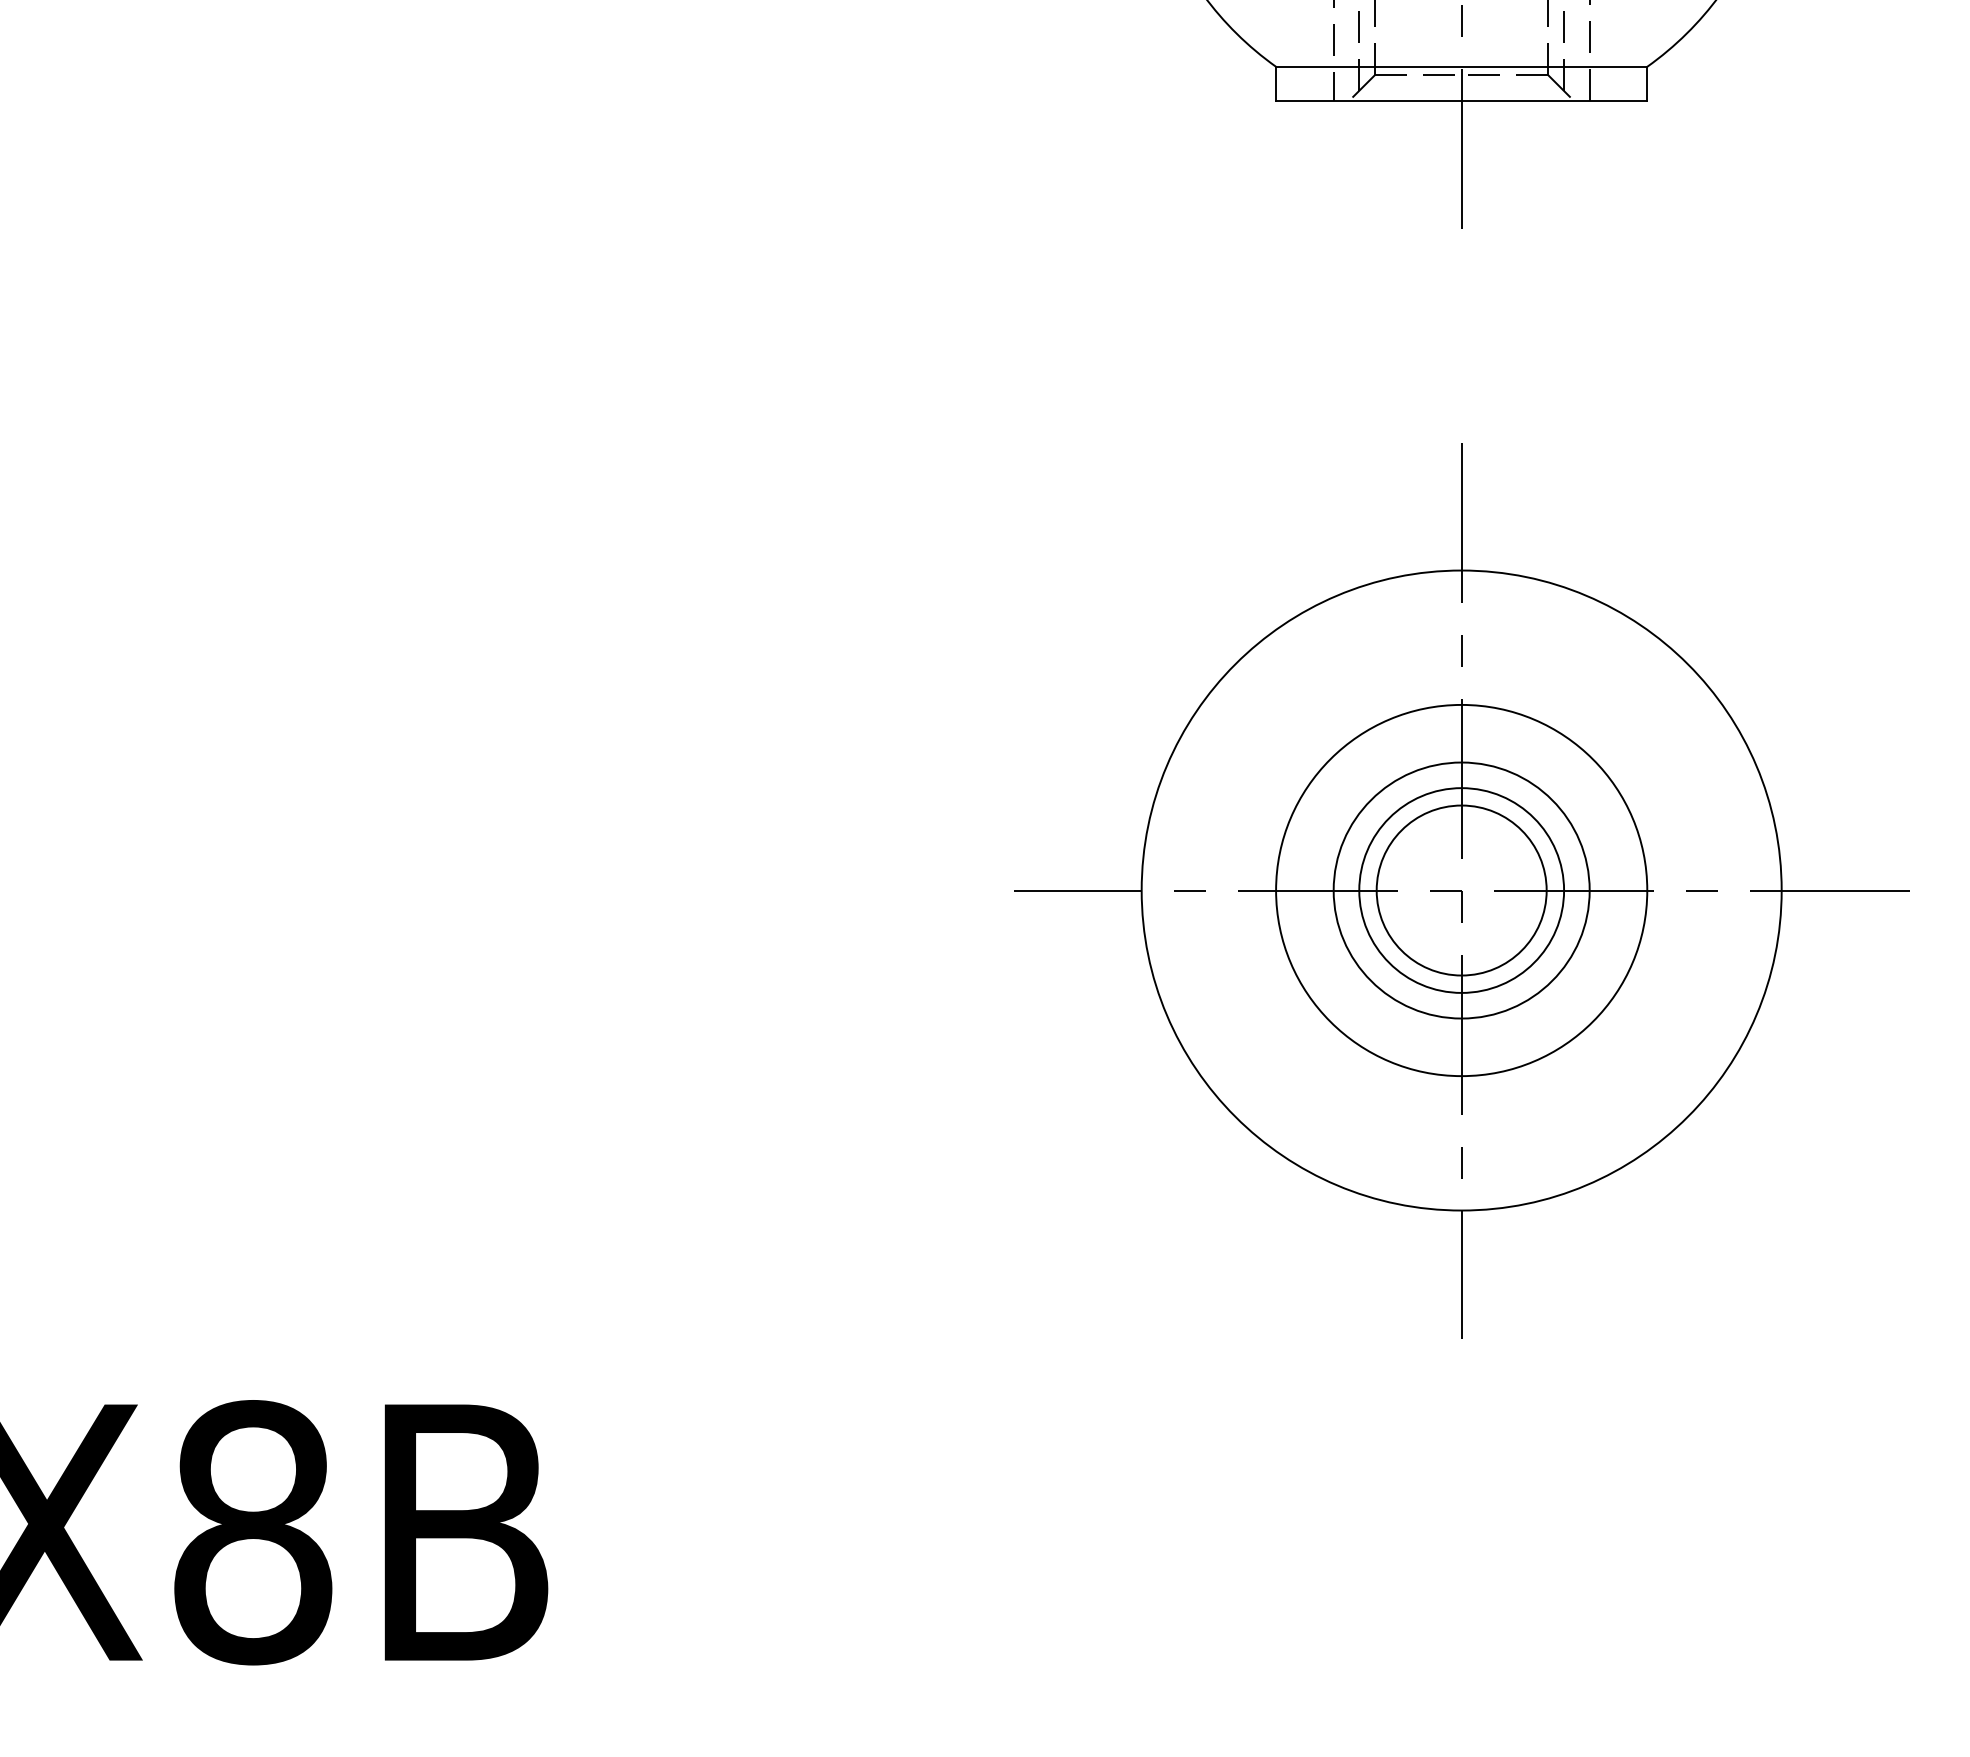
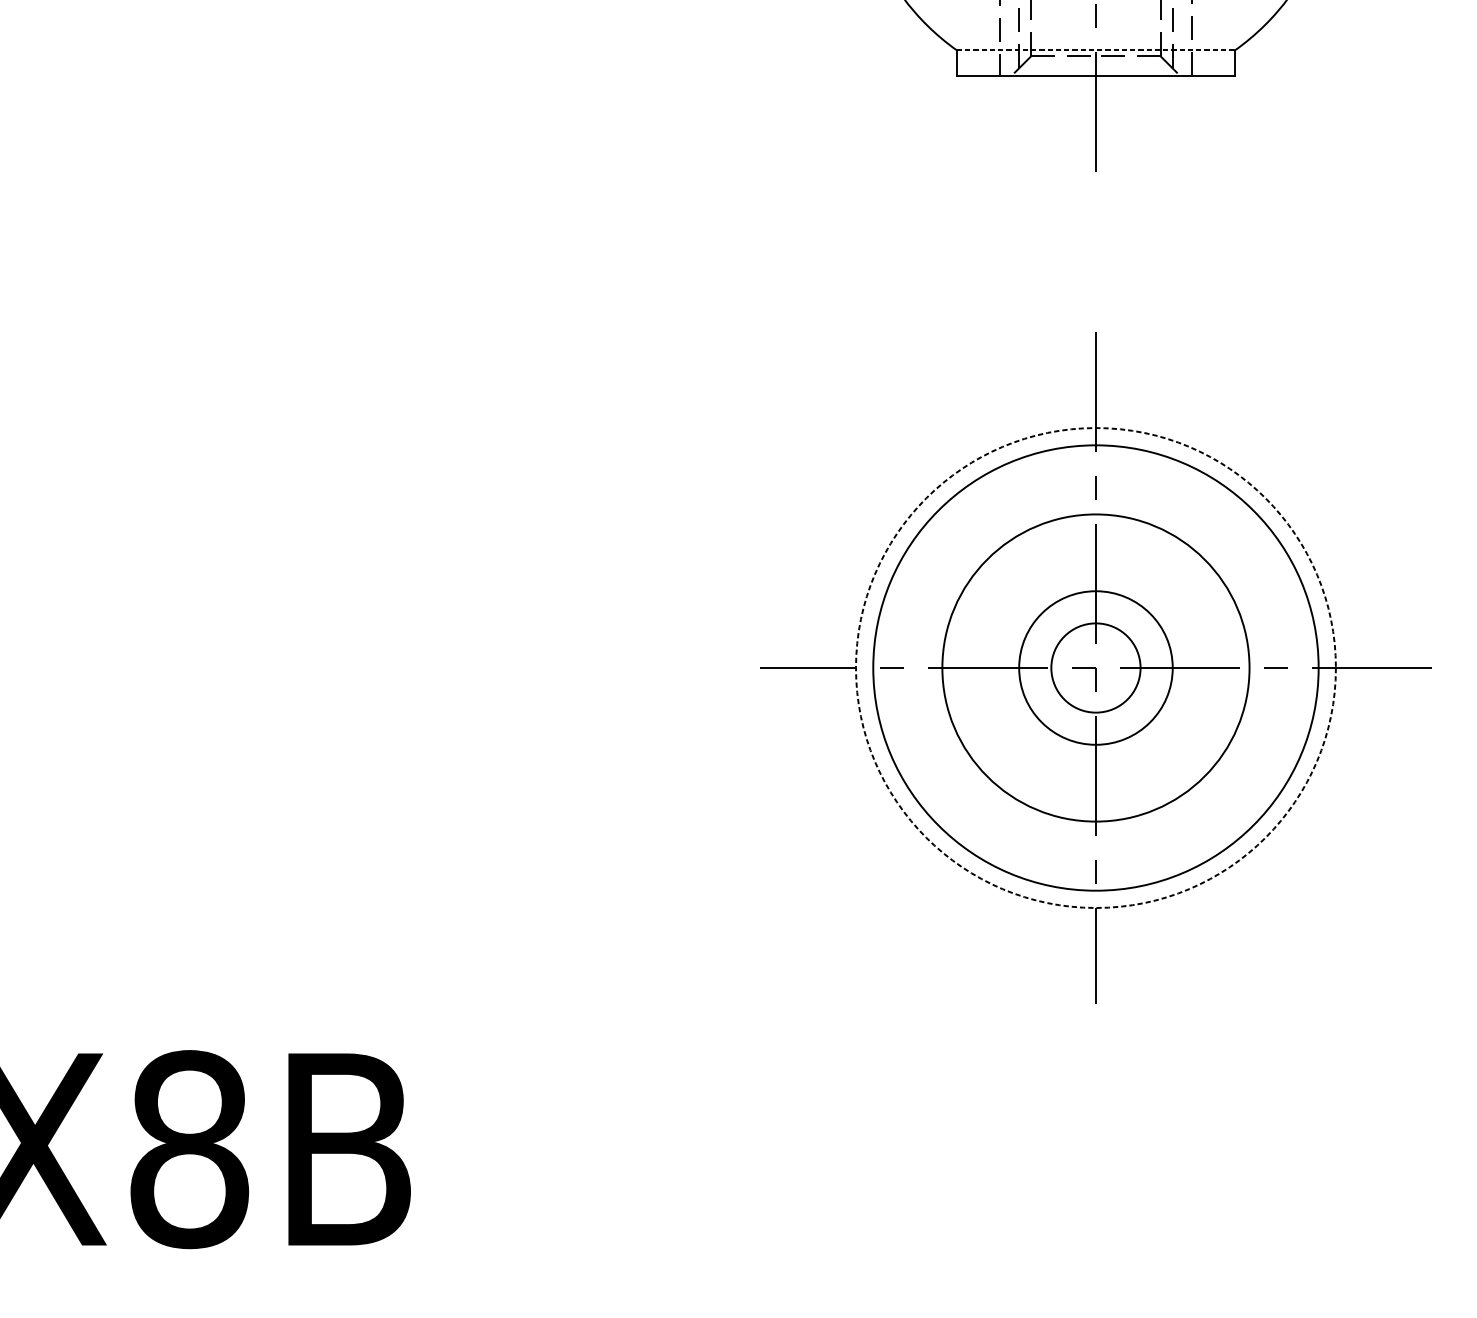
line: (1461, 66) -> (1095, 50), solid -> dashed
circle: (1461, 890) -> (1095, 667), size x0.7
circle: (1461, 890) -> (1095, 667), size x1.6
circle: (1461, 890) -> (1095, 667), size x1.6
circle: (1461, 890) -> (1095, 667), solid -> dashed

